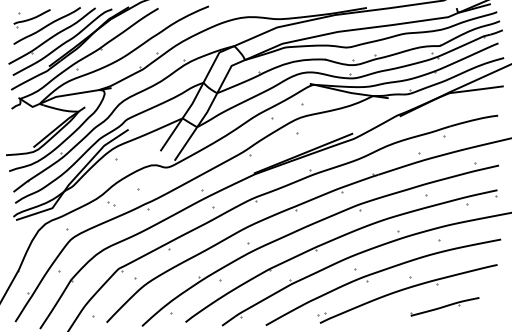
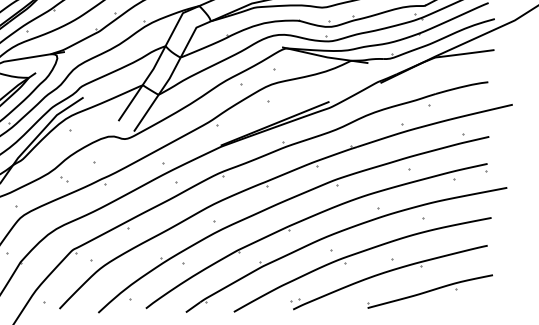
part: (444, 306) -> (429, 291), size x1.67

